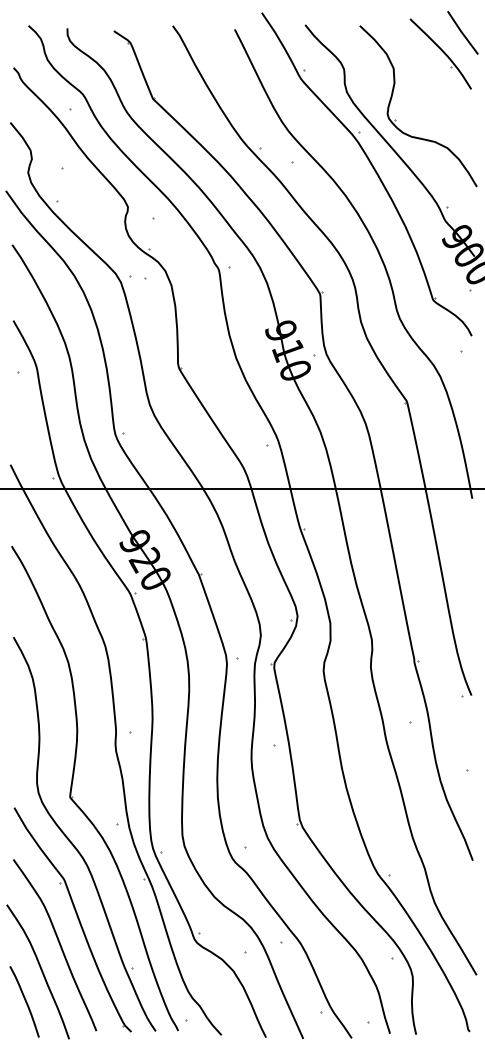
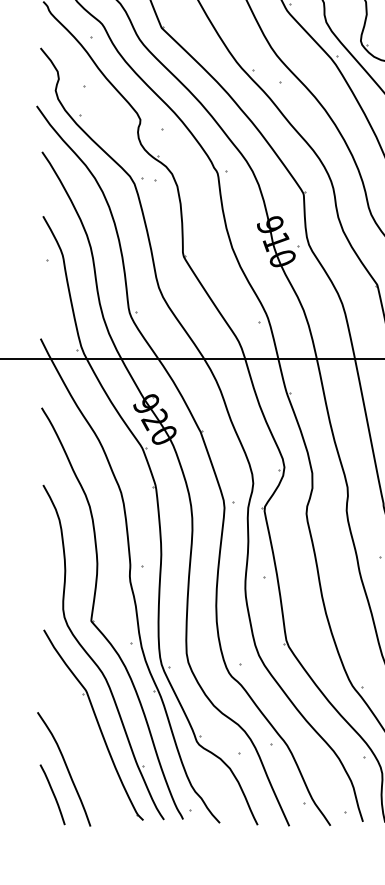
curve: (58, 943) -> (81, 745), removed

